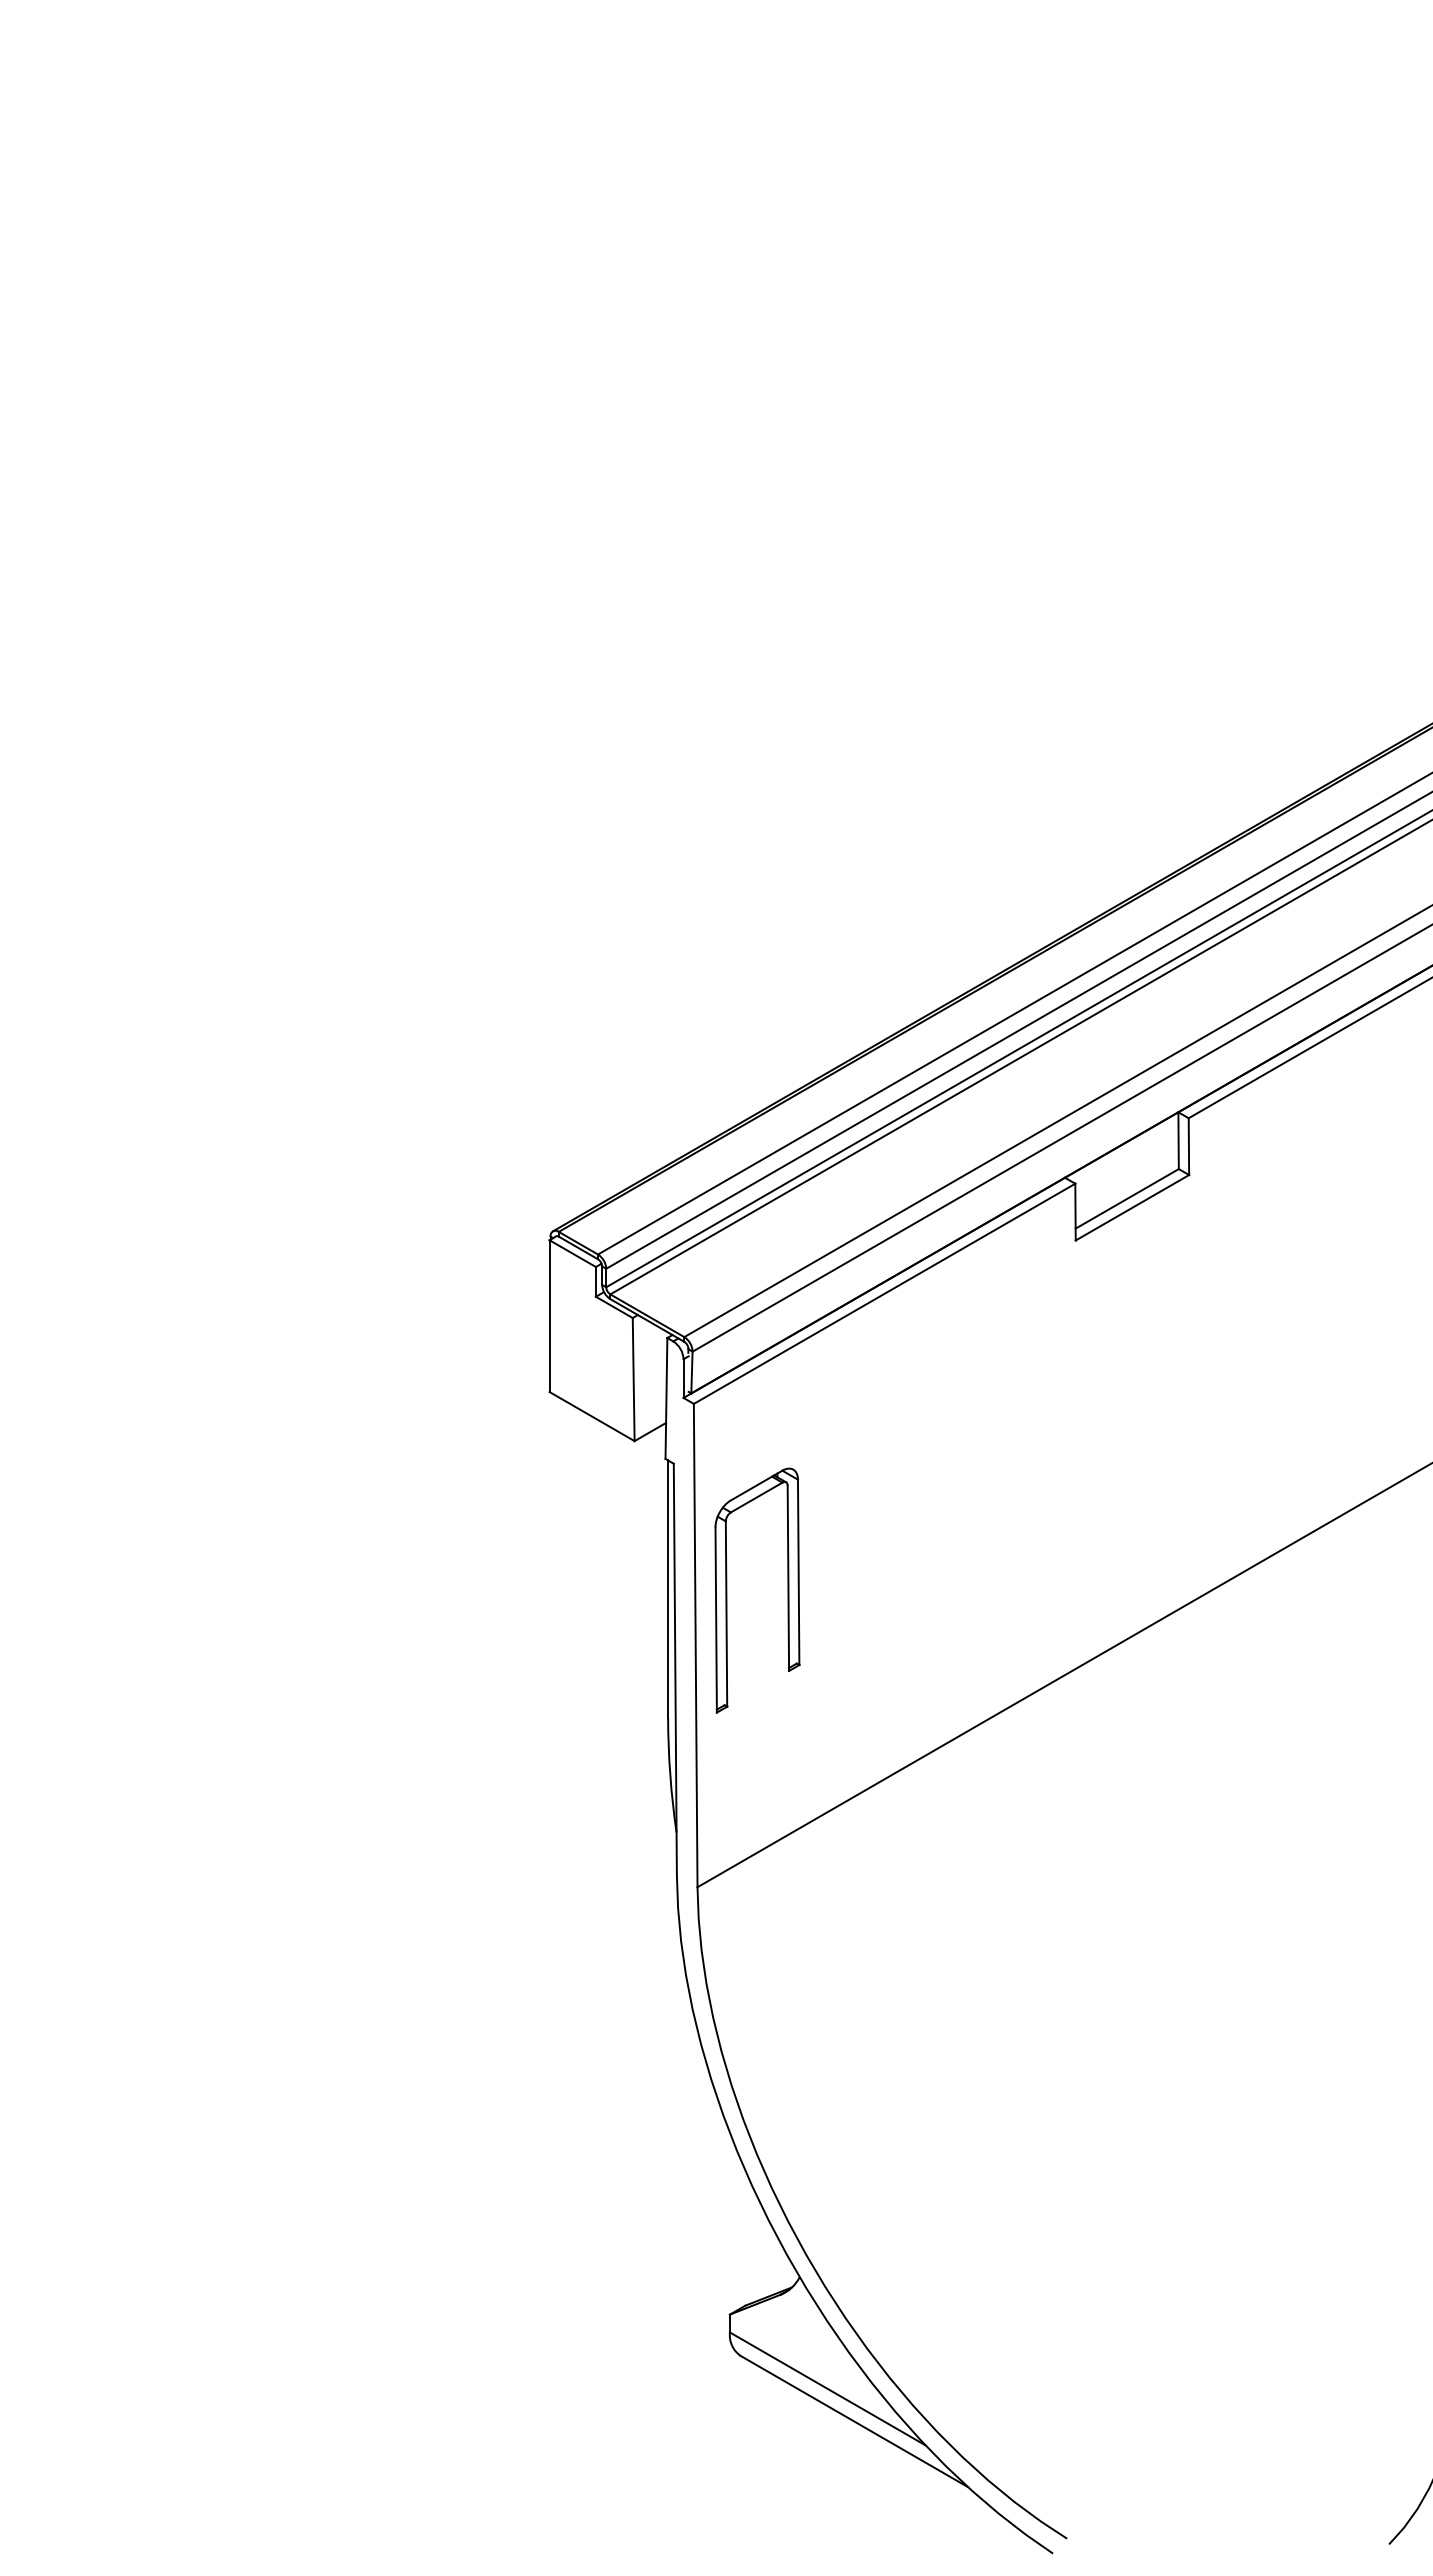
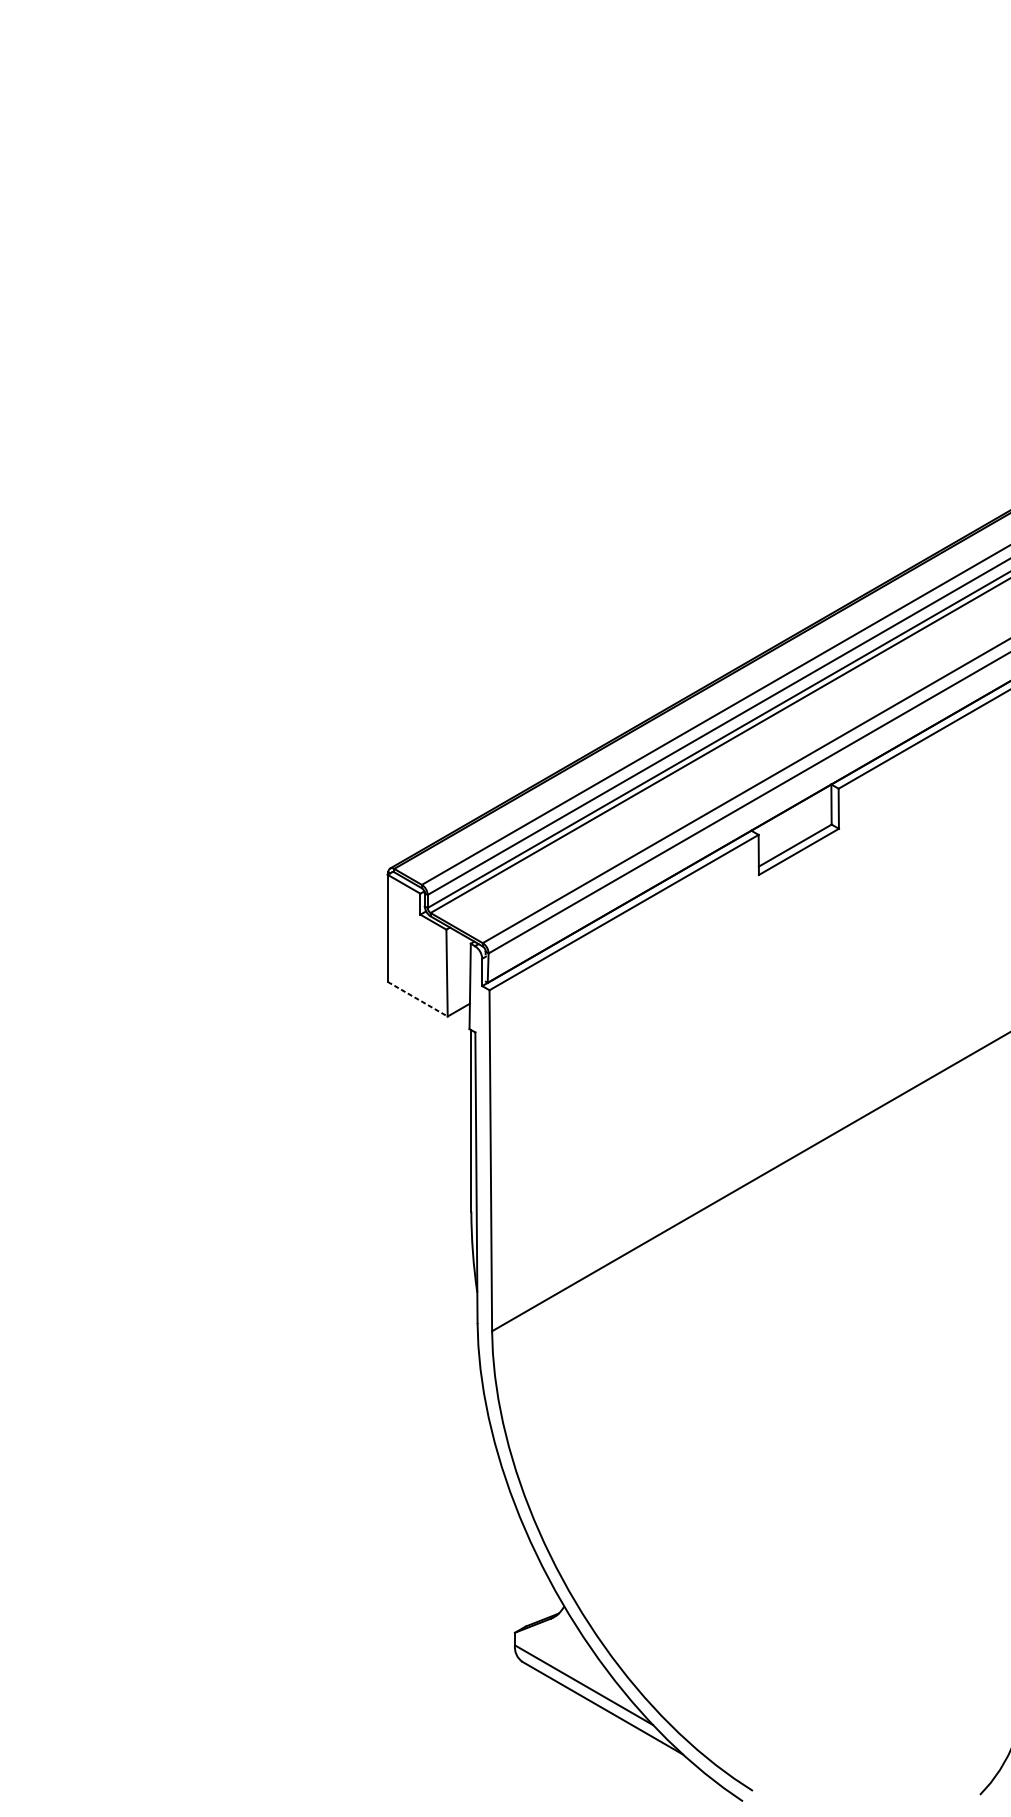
line: (592, 1416) -> (418, 999), solid -> dashed
part: (727, 1590) -> (513, 1121), removed

